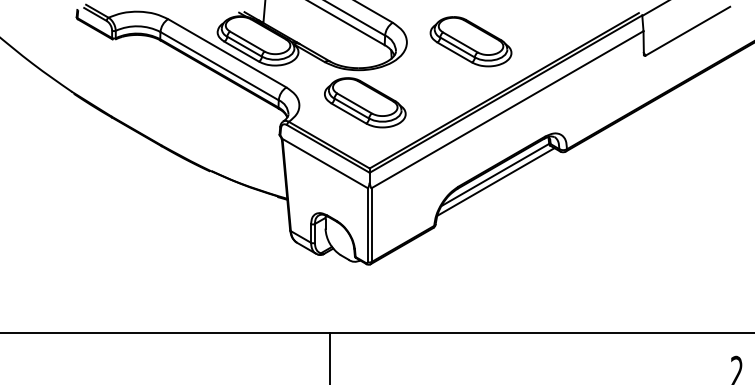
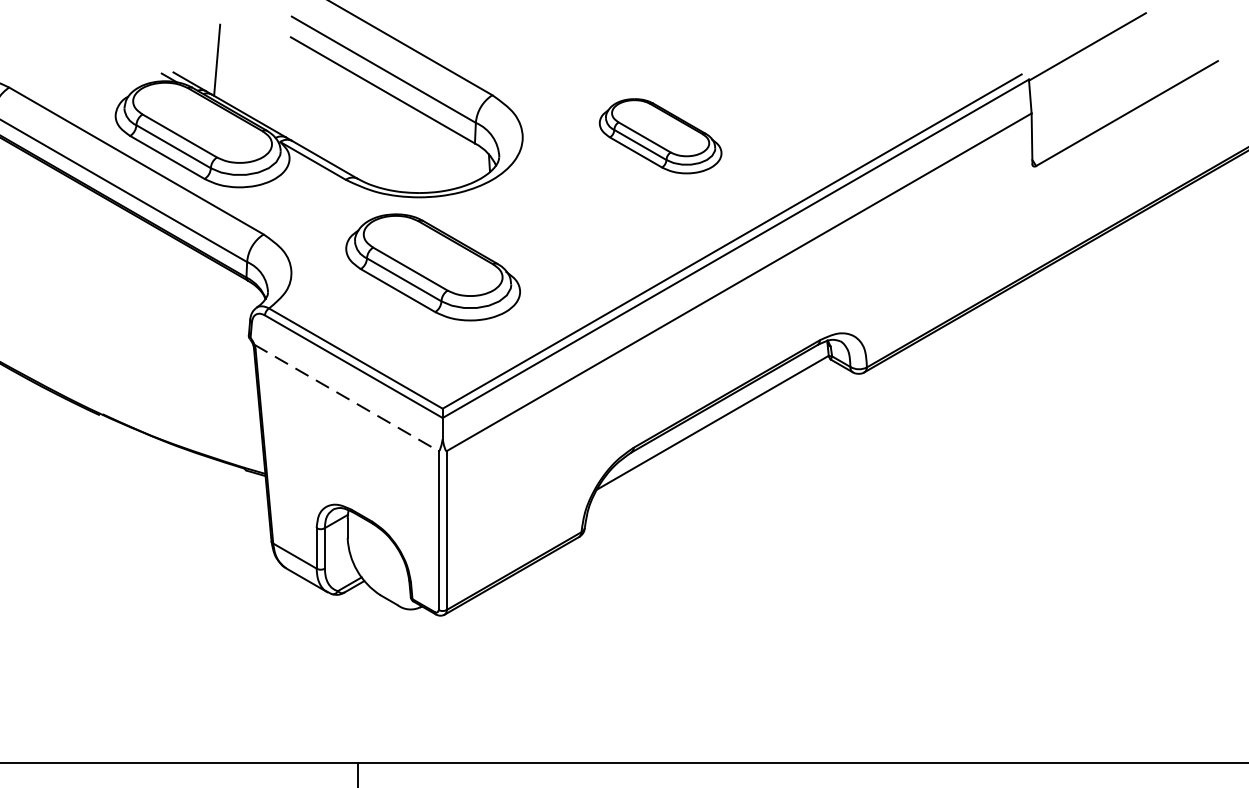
part: (470, 41) -> (659, 135), size x0.7
line: (325, 163) -> (347, 398), solid -> dashed
line: (495, 181) -> (713, 436), removed

